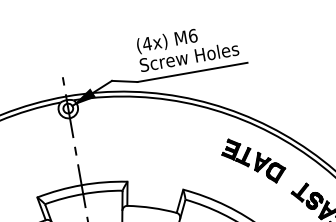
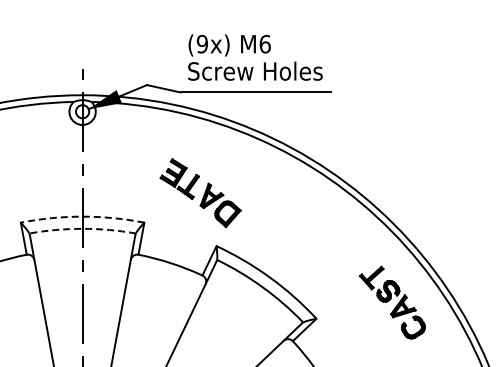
text: (147, 43) -> (202, 43), (4x) -> (9x)
part: (253, 161) -> (200, 193), moved
arc: (81, 185) -> (82, 216), solid -> dashed
arc: (83, 193) -> (82, 228), solid -> dashed

